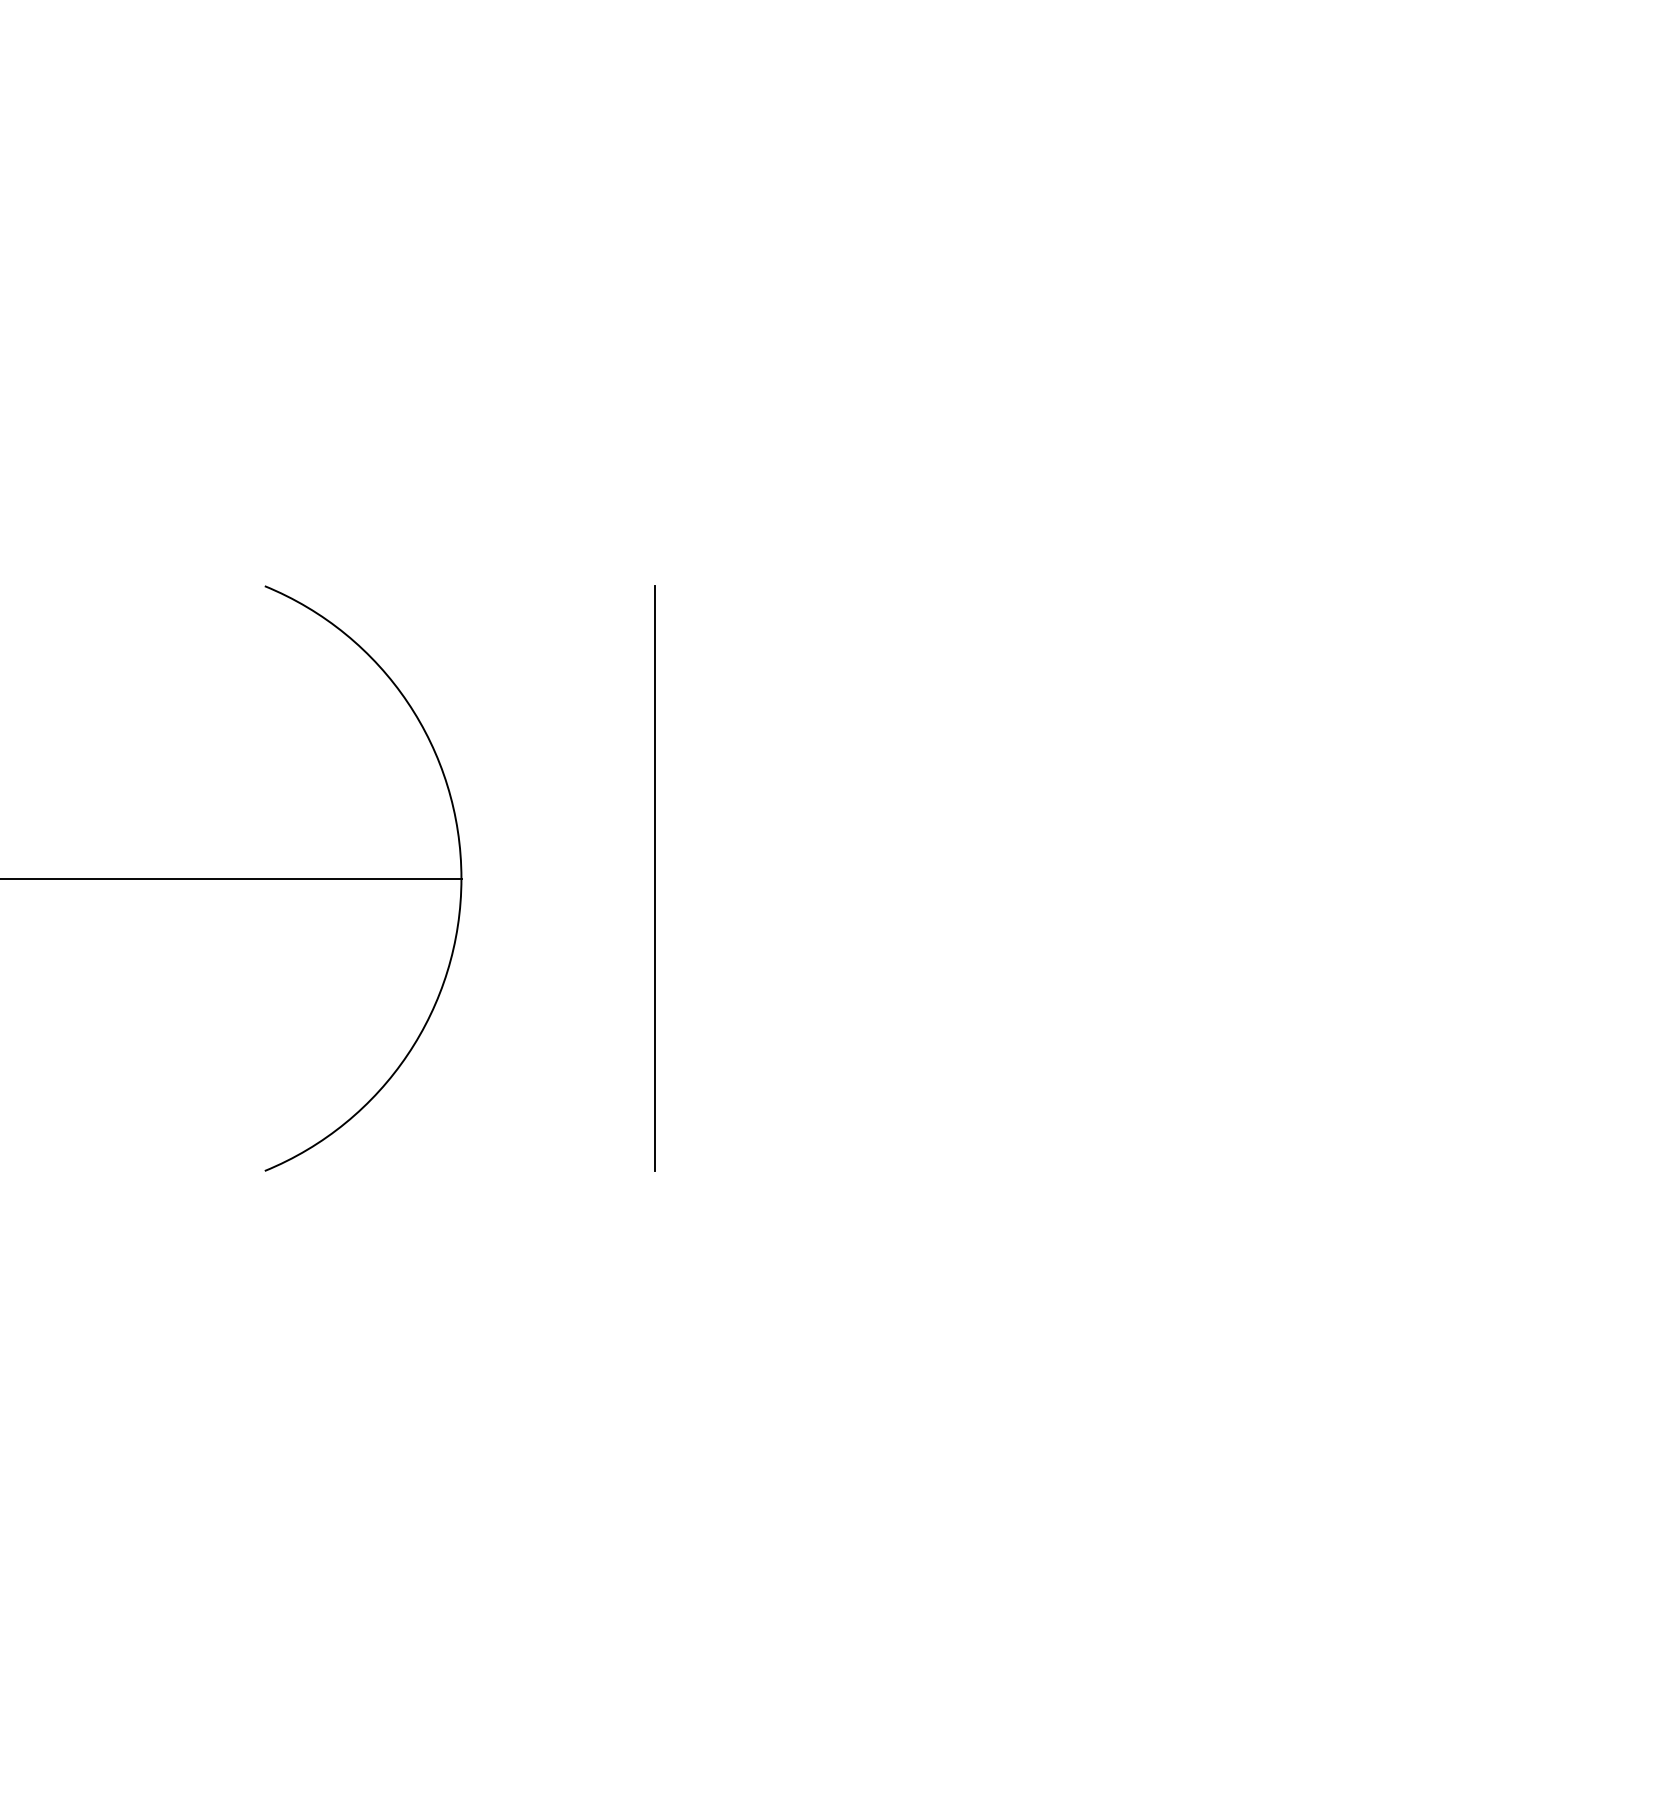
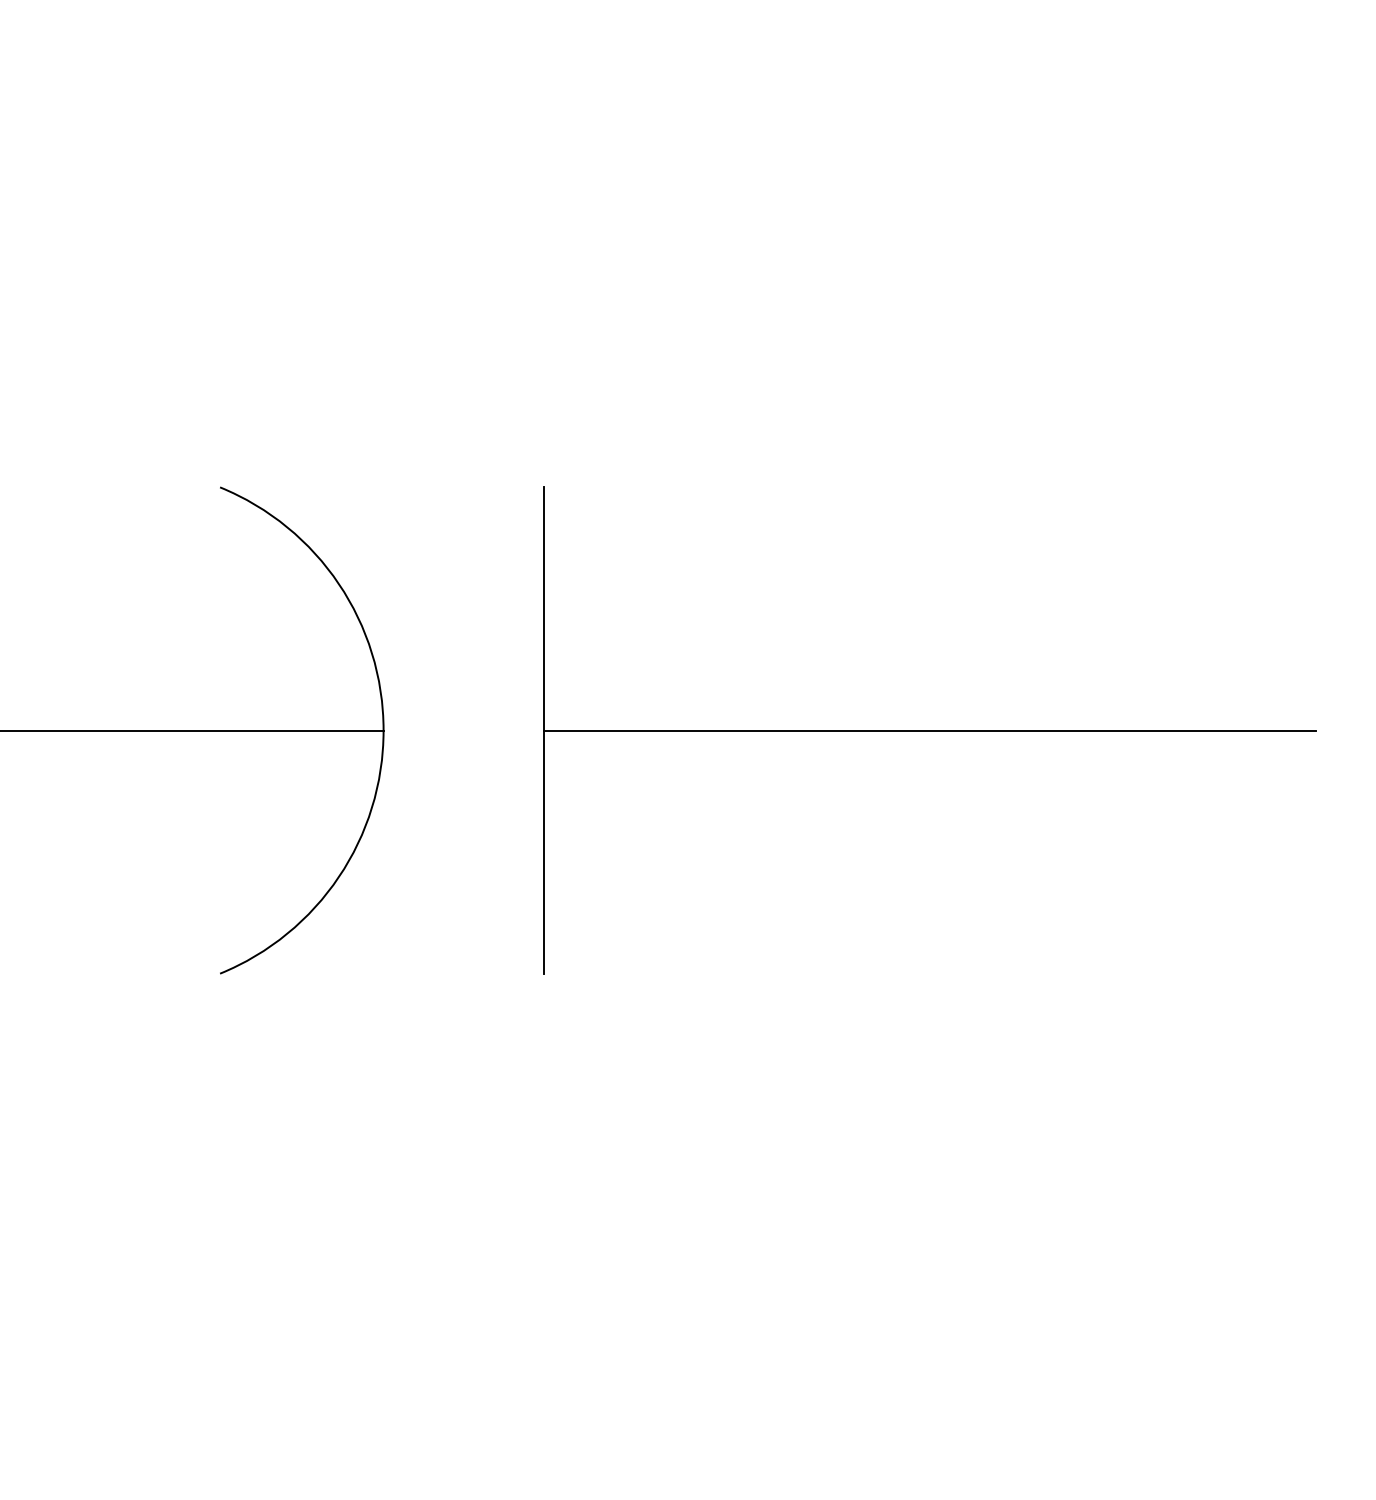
line: (1118, 878) -> (929, 730), added

